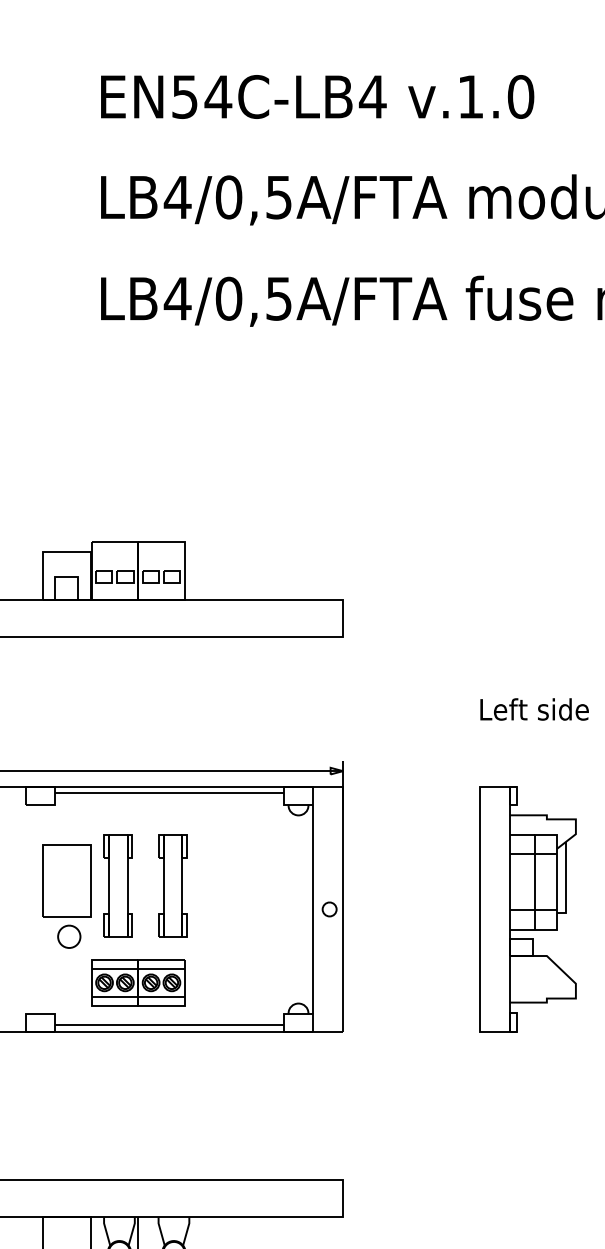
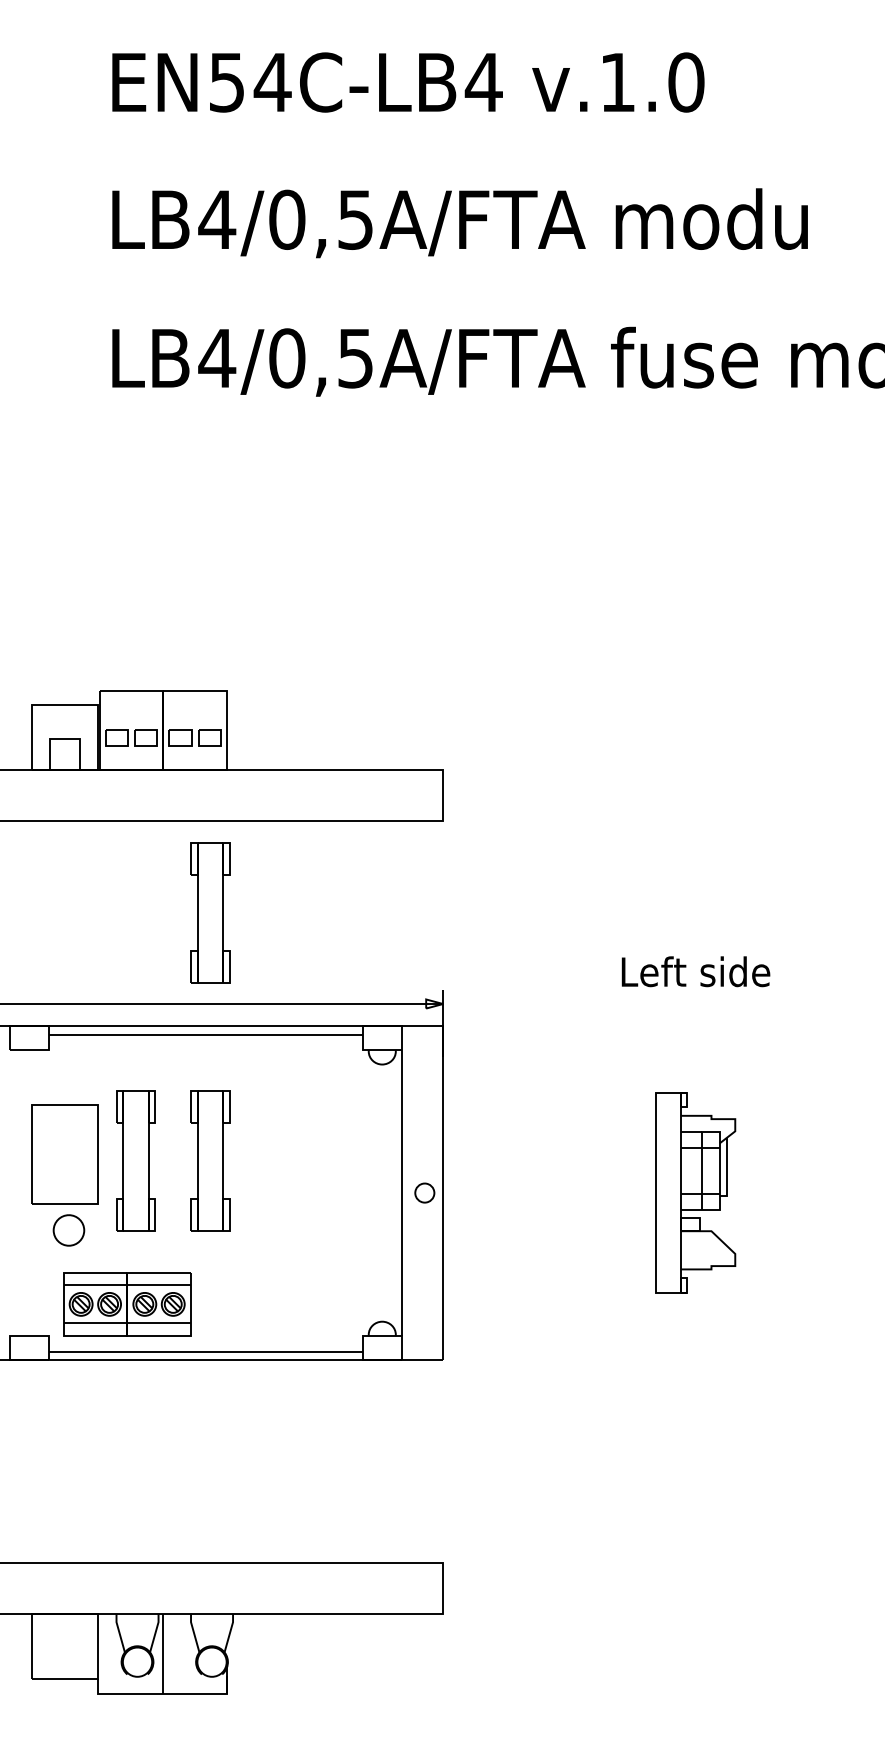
part: (172, 704) -> (210, 912), added
text: (534, 709) -> (695, 971), moved
part: (527, 909) -> (695, 1192), size x0.6
part: (138, 982) -> (127, 1304), moved

